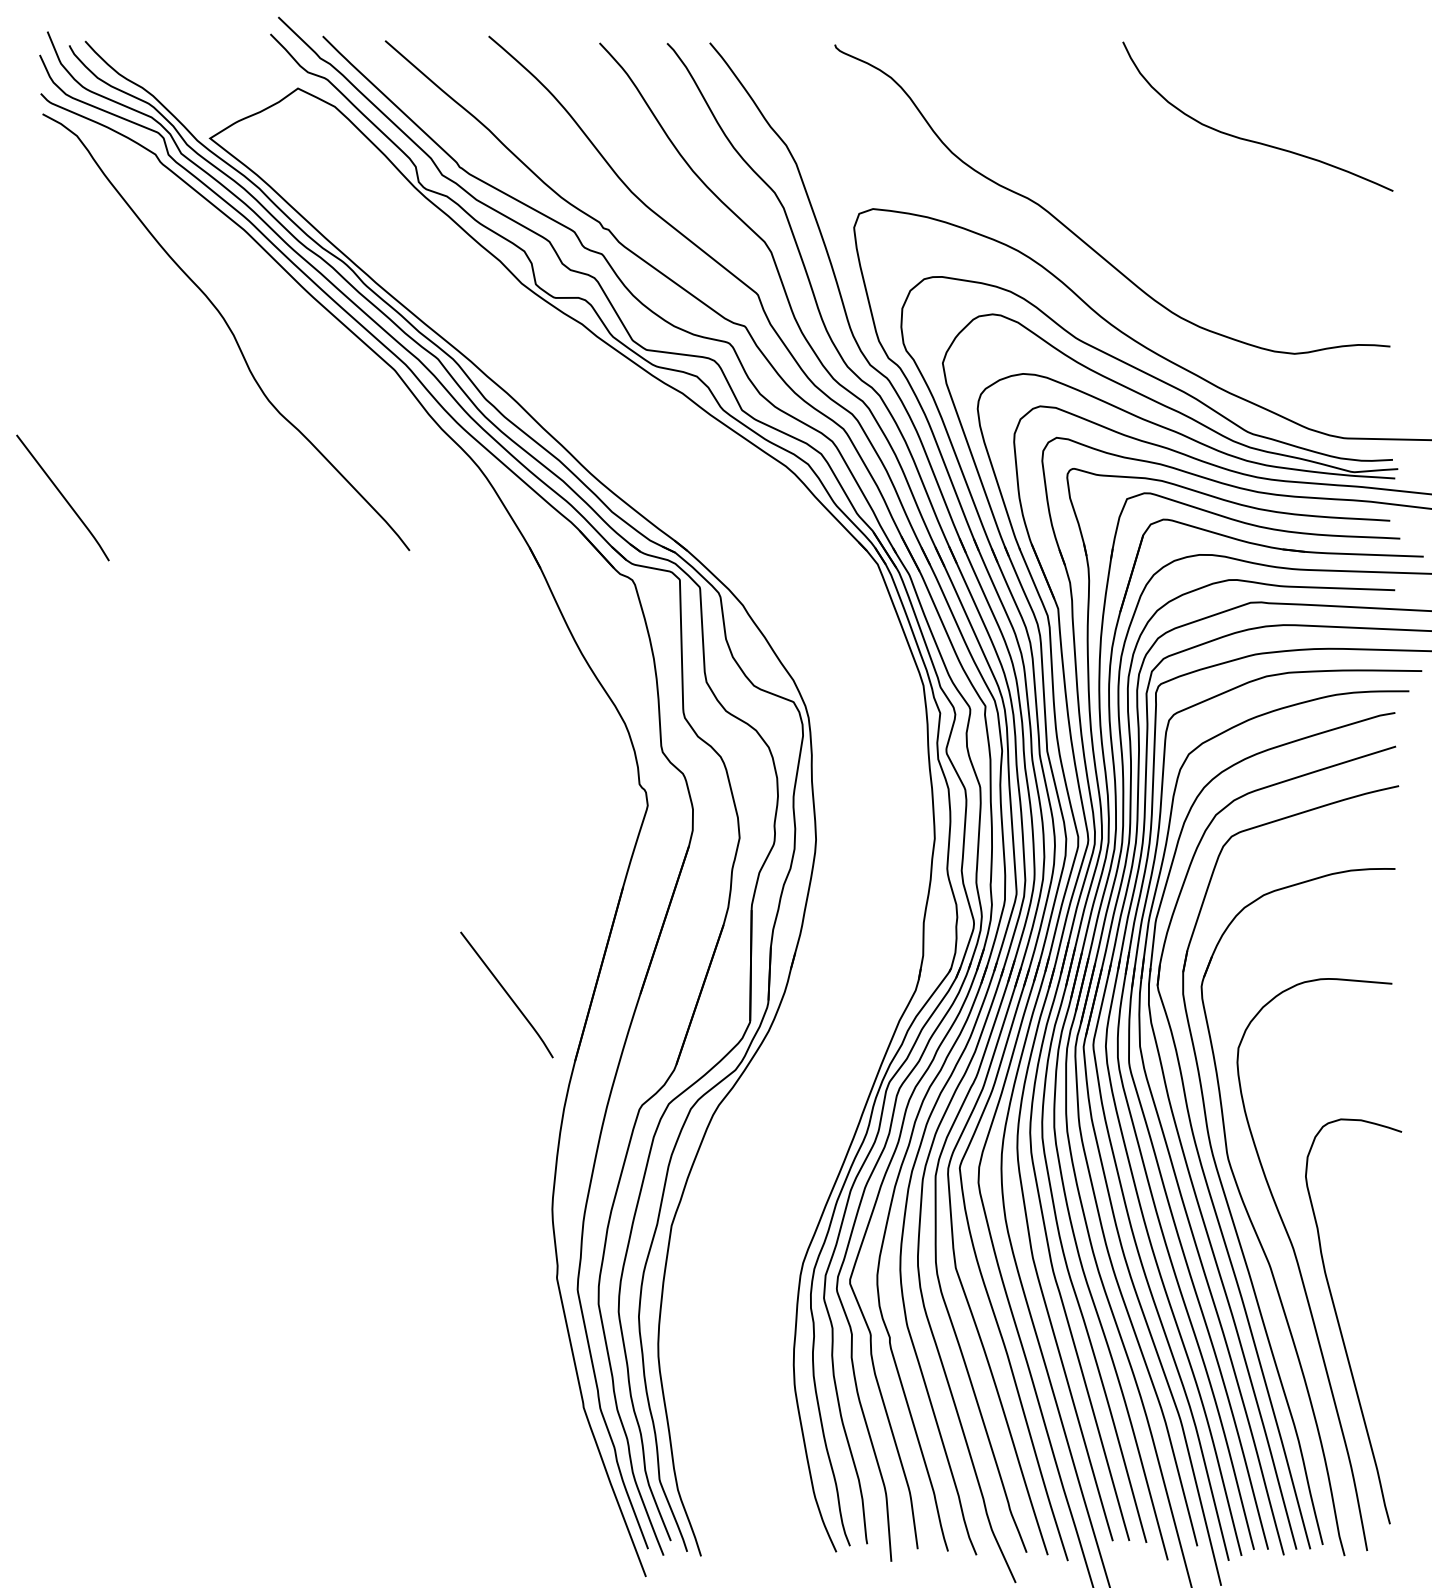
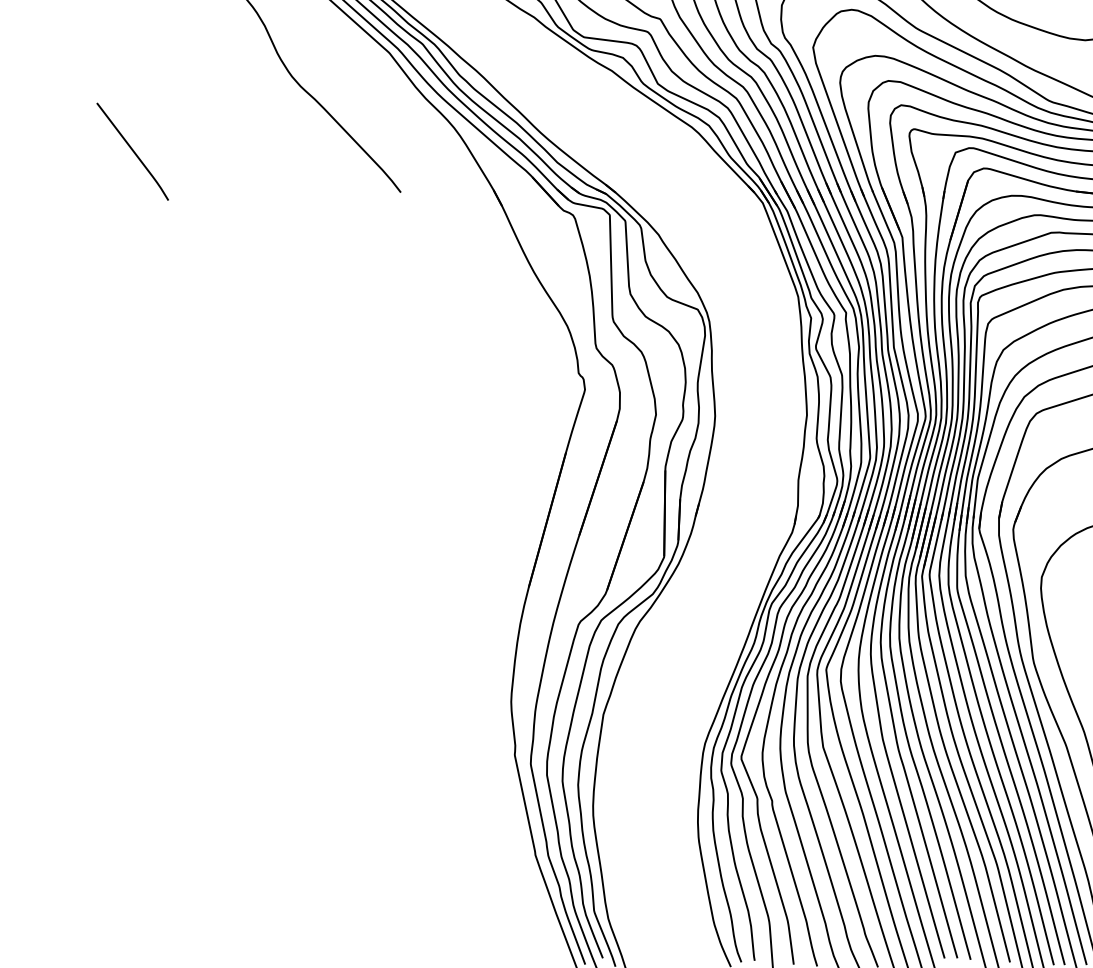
line: (506, 994) -> (475, 535), removed

